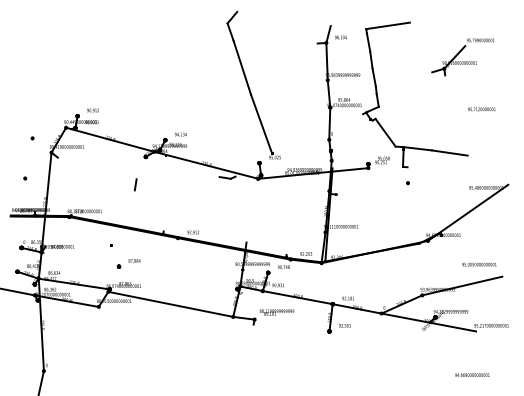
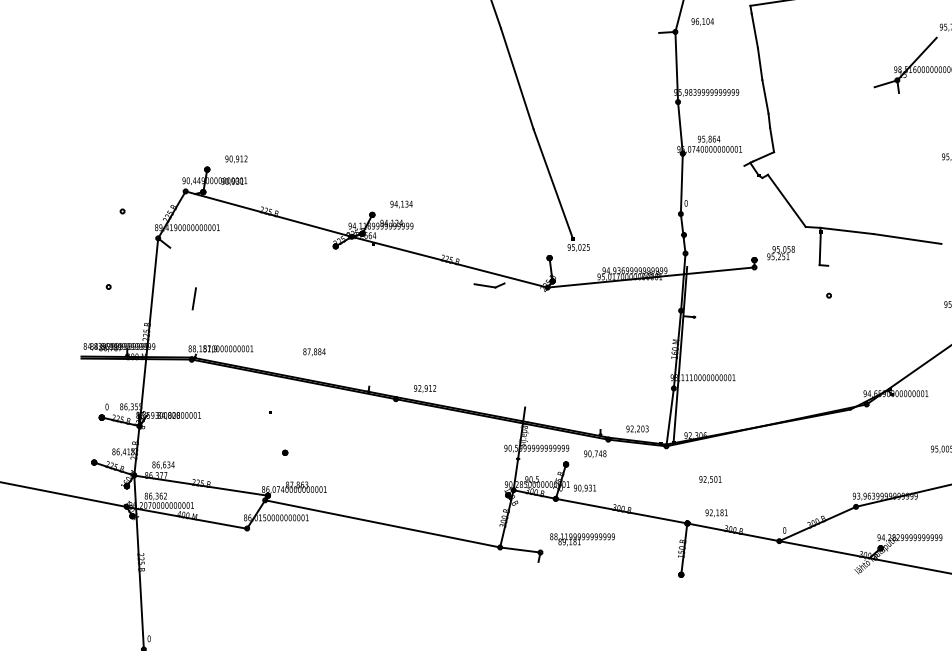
line: (135, 184) -> (193, 298), moved
text: (134, 260) -> (314, 350), moved
text: (344, 325) -> (709, 478), moved

